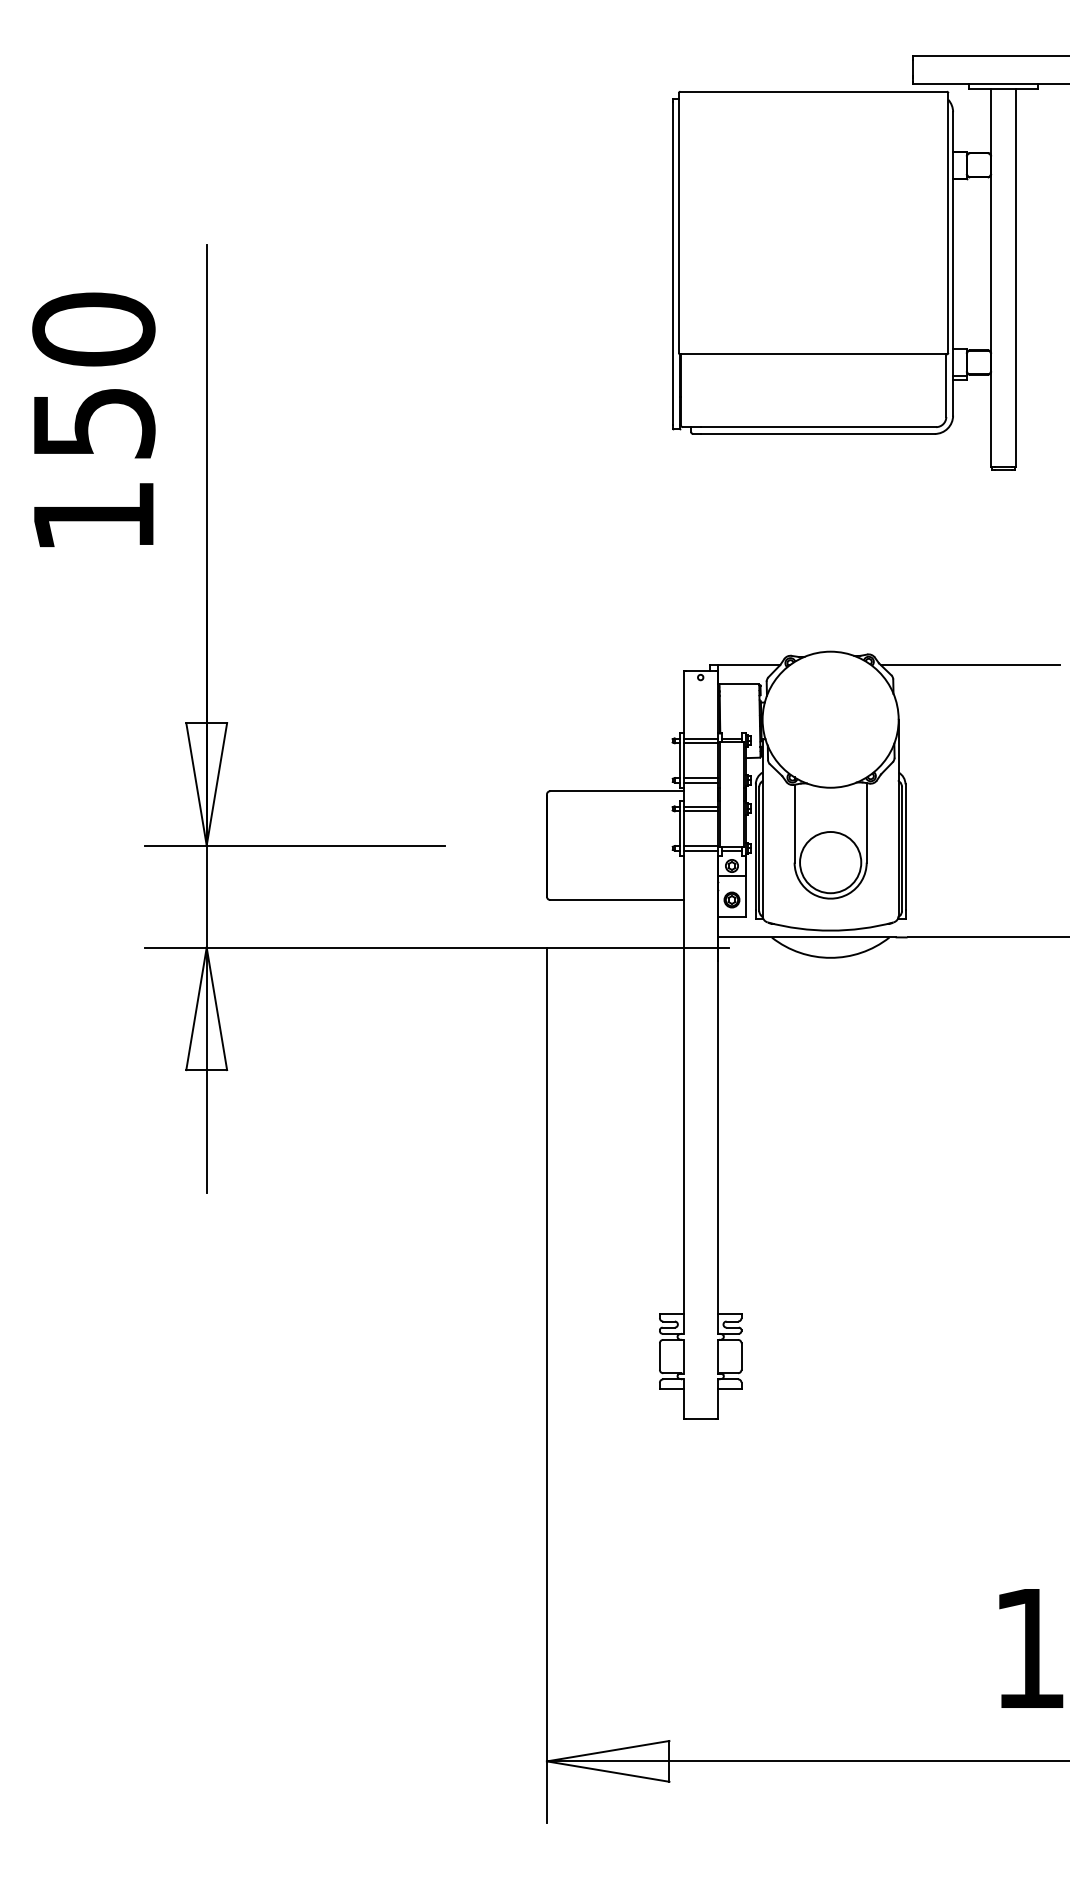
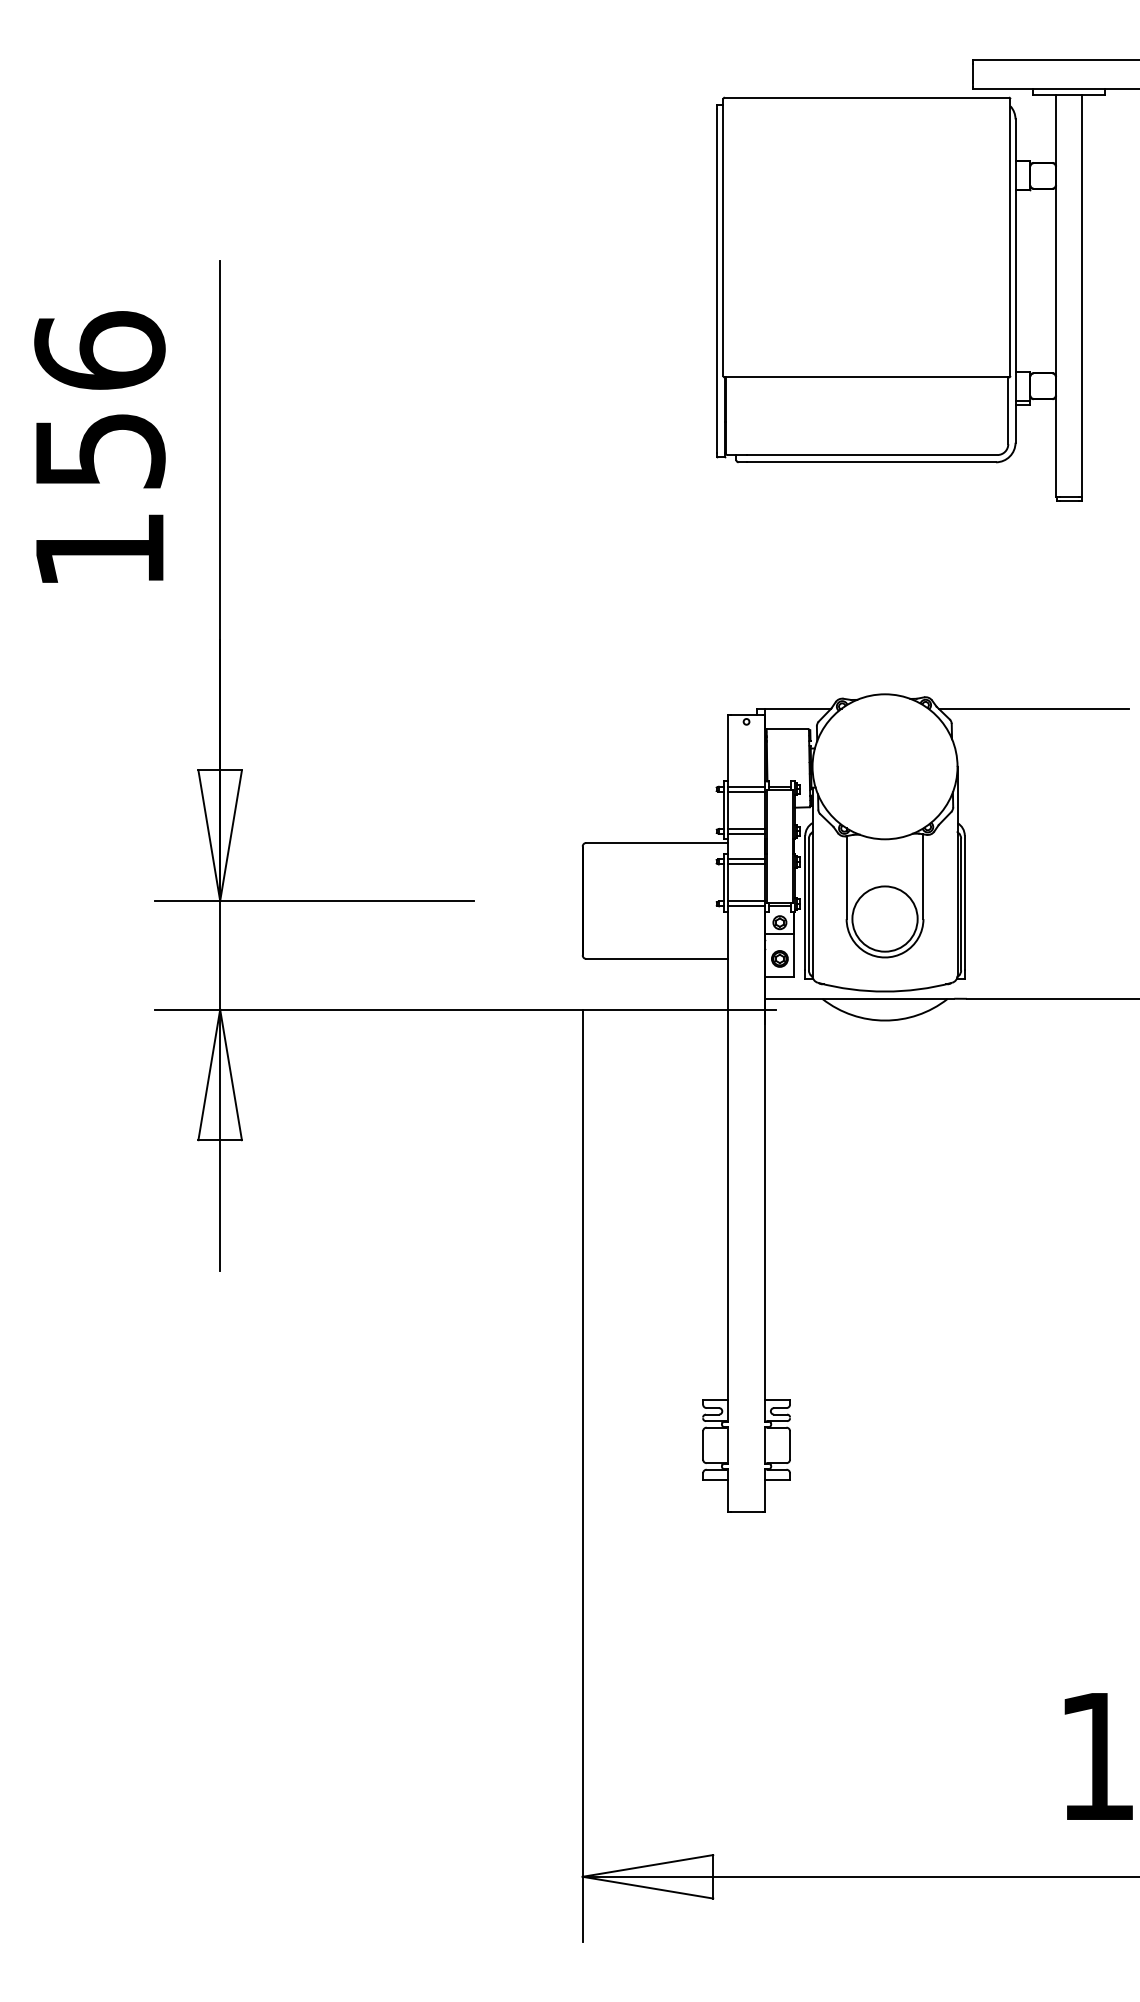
text: (93, 329) -> (99, 350), 150 -> 156

